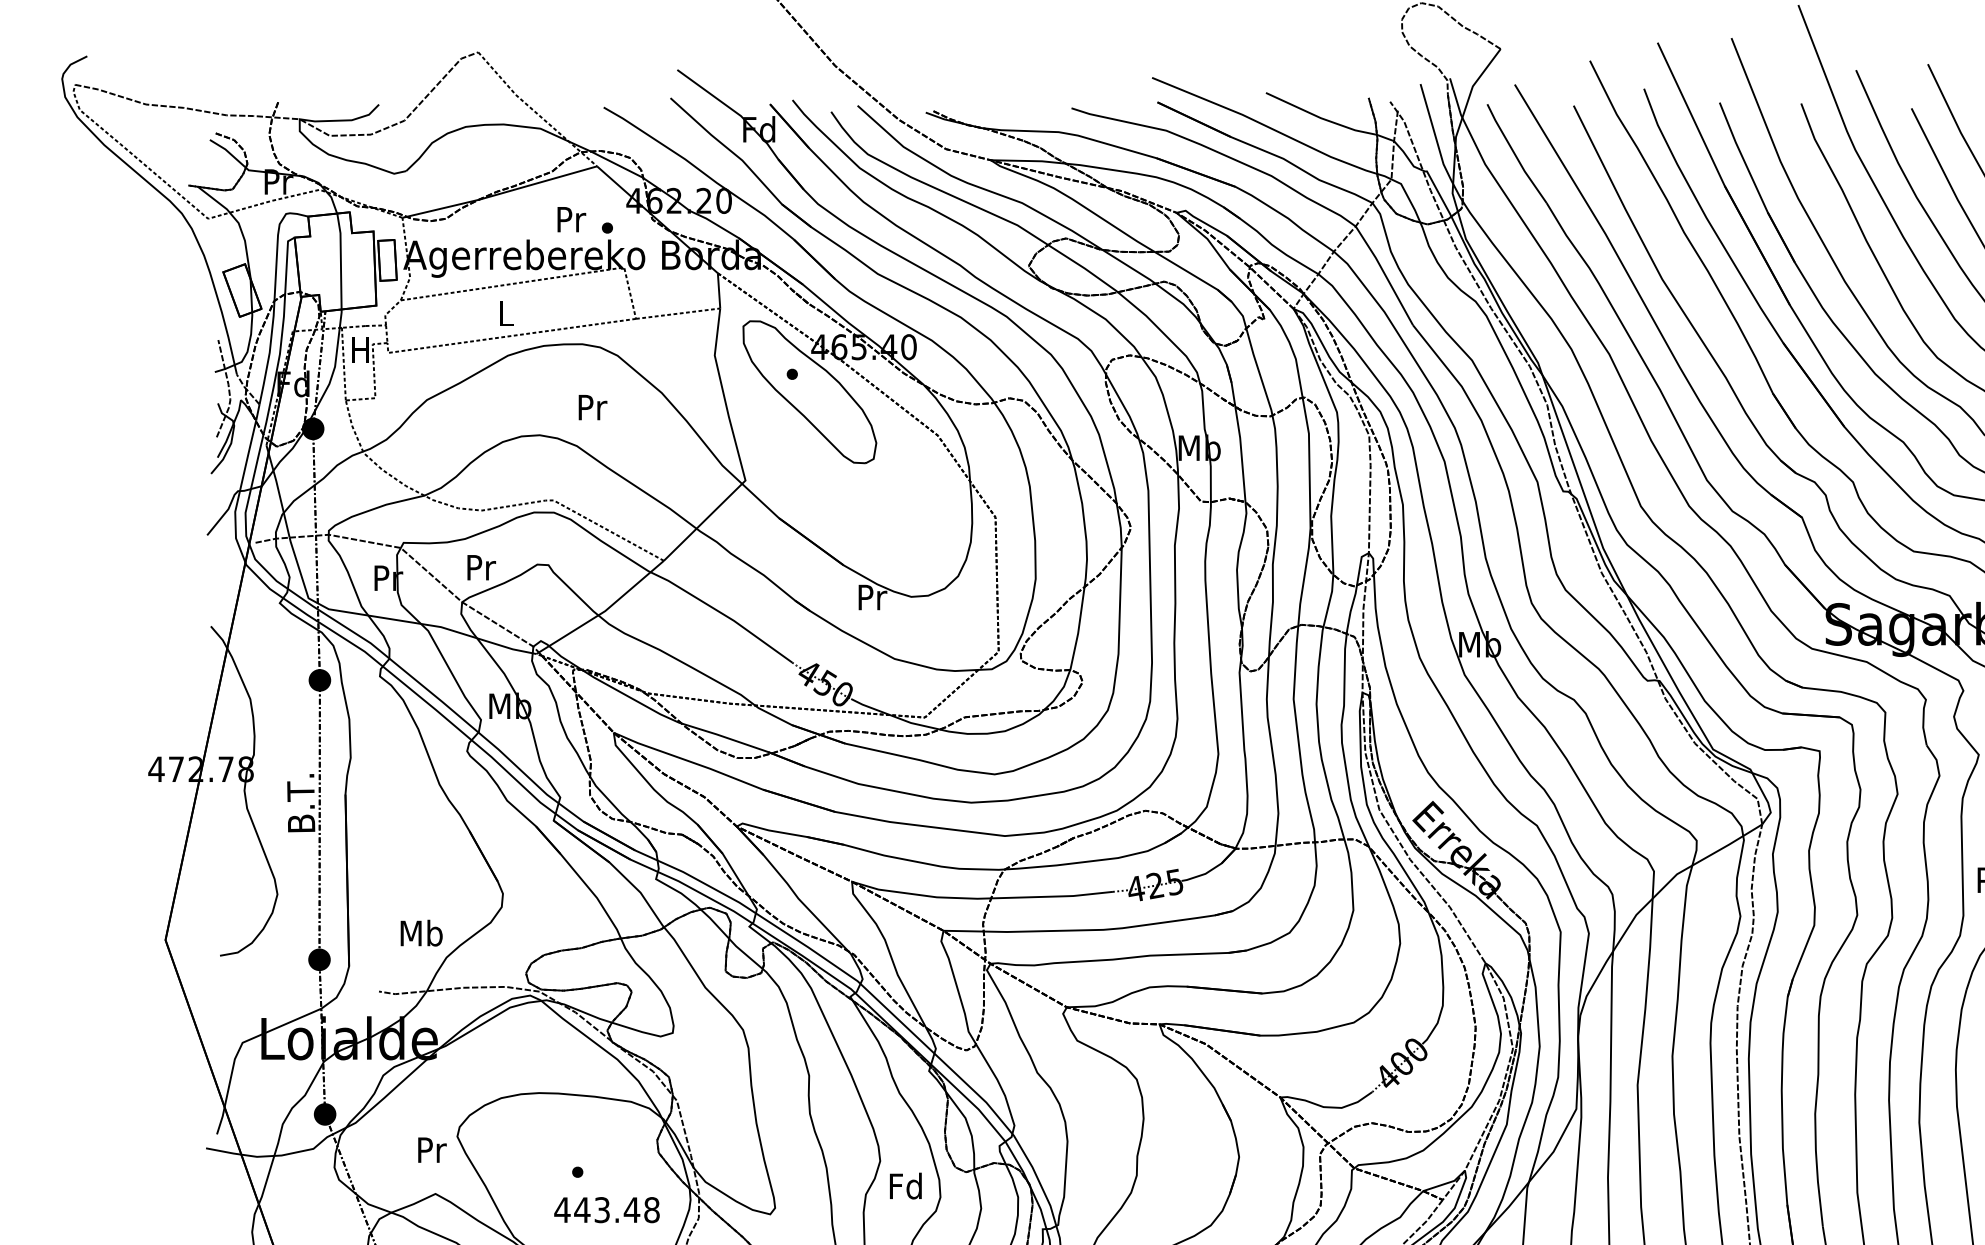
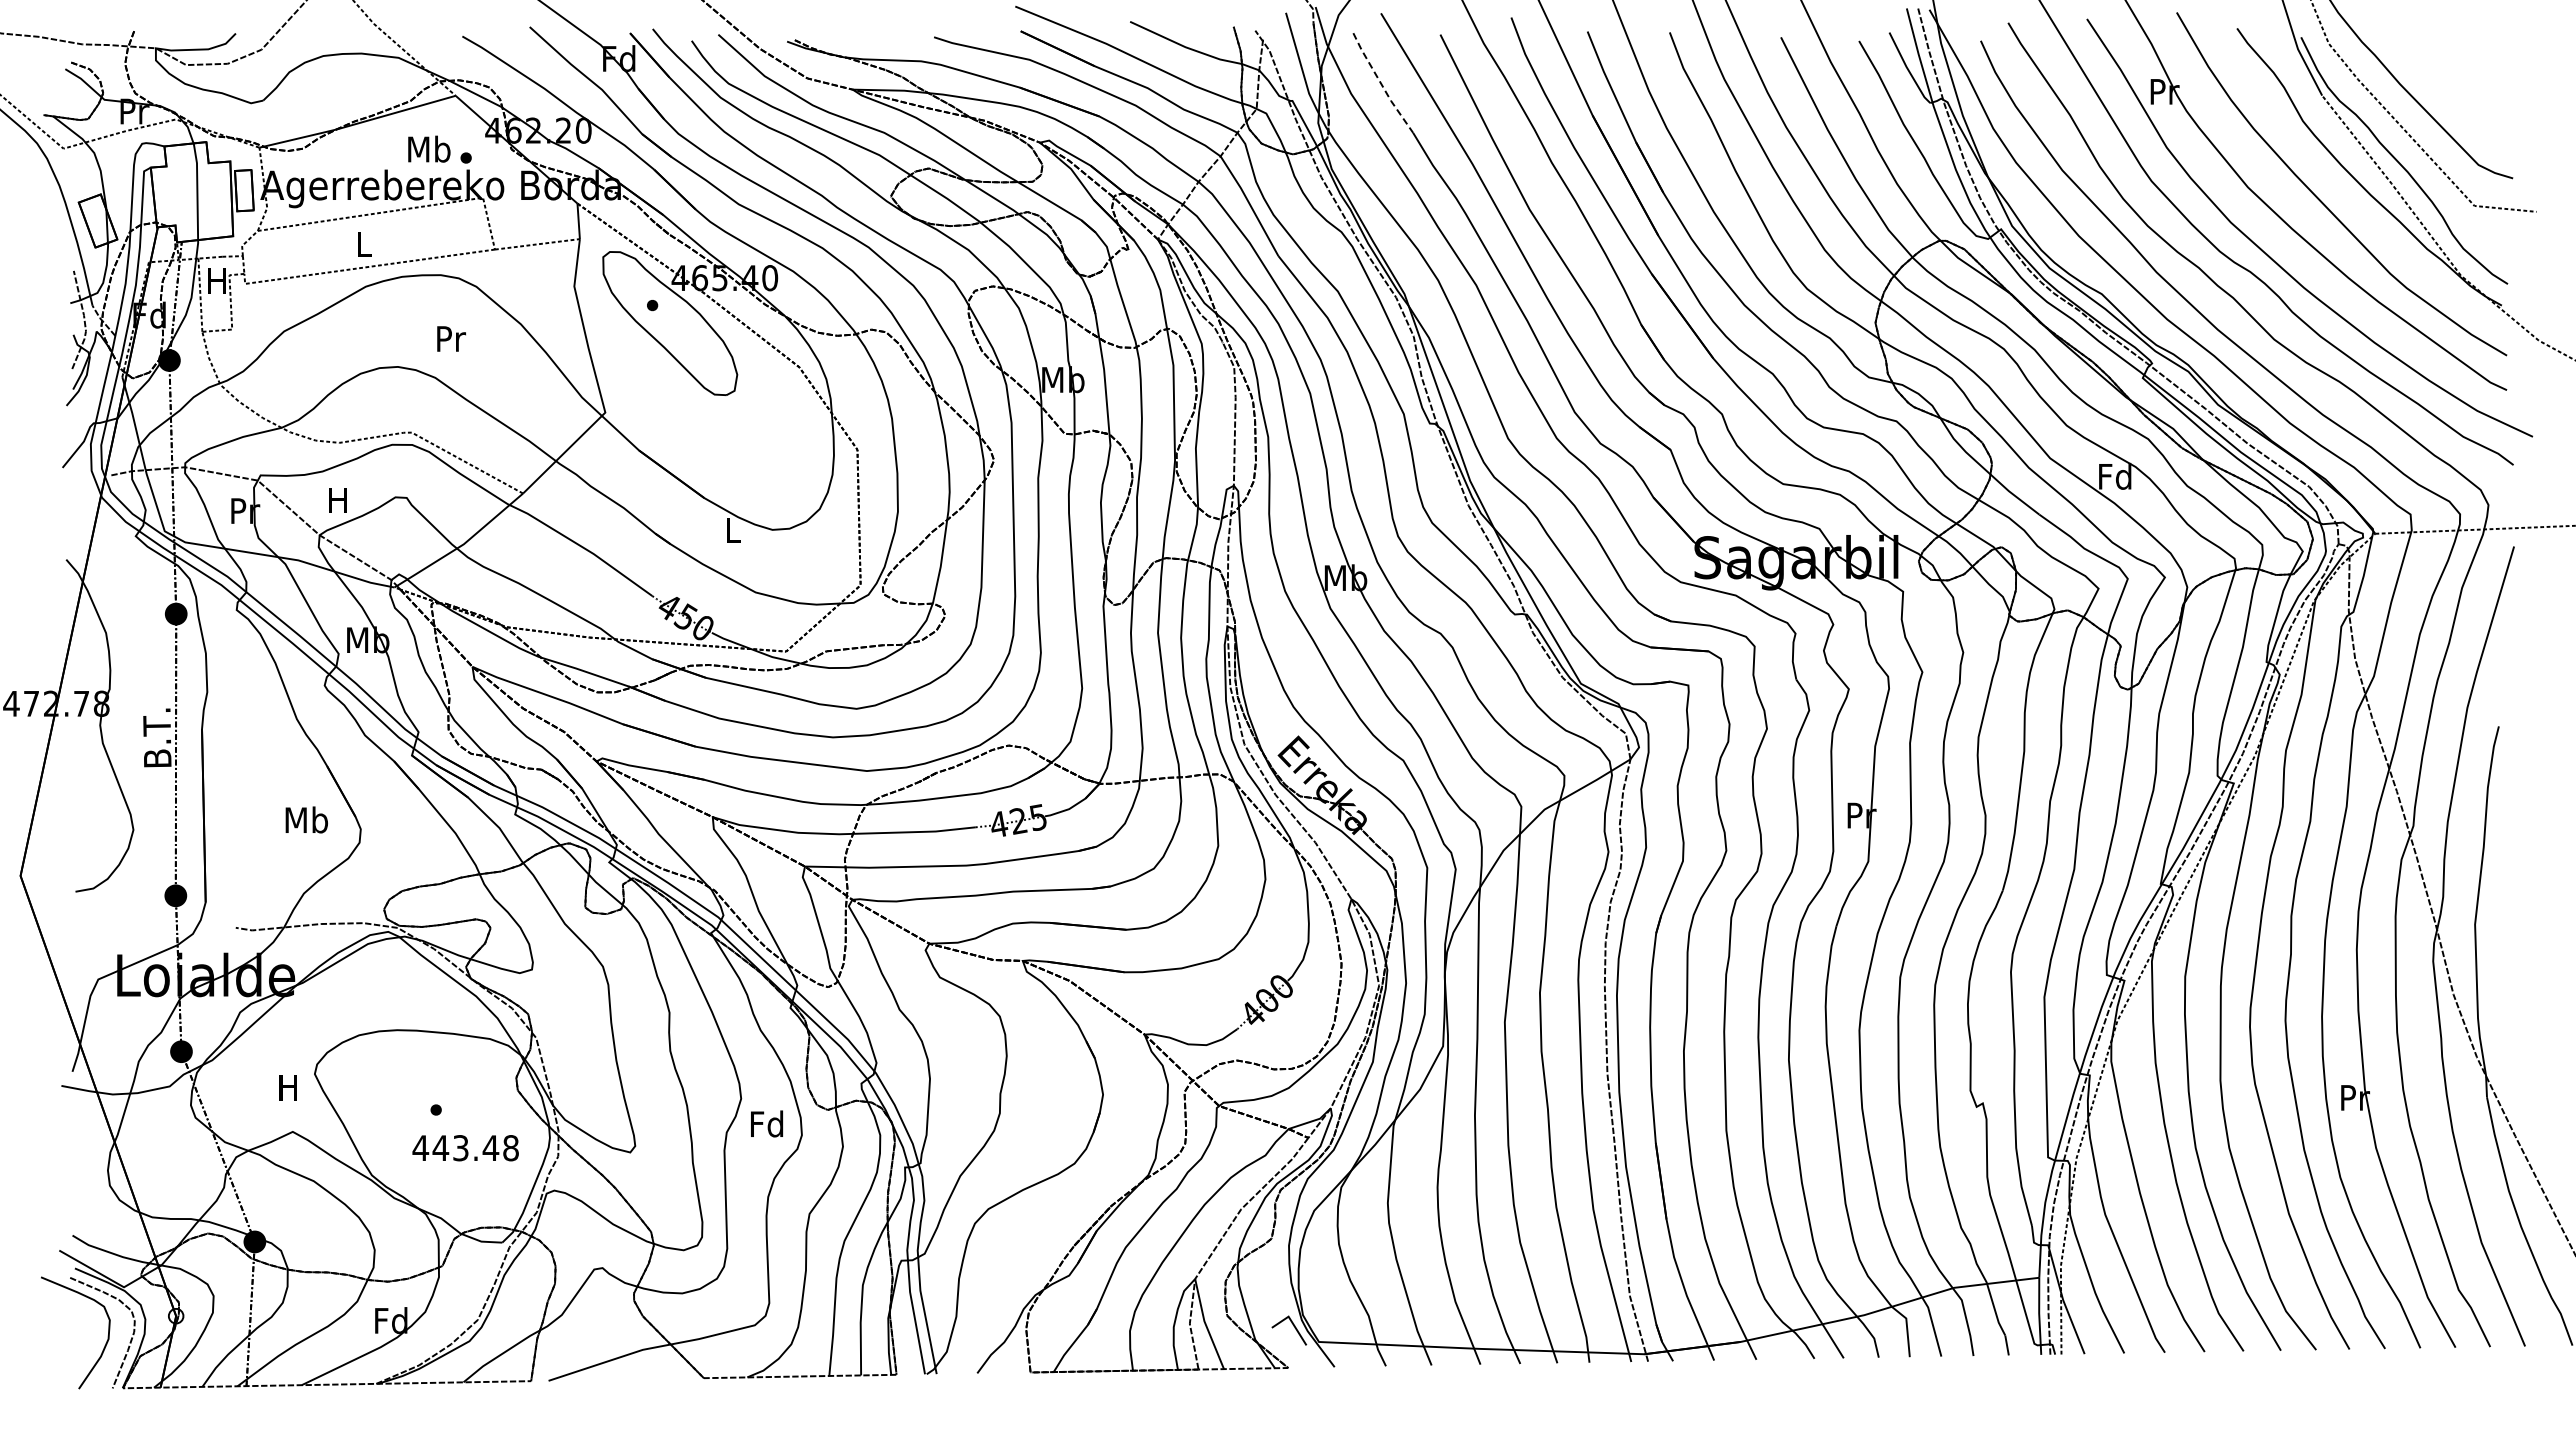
line: (1515, 154) -> (1381, 83), solid -> dashed
text: (571, 218) -> (429, 148), Pr -> Mb
text: (481, 567) -> (339, 500), Pr -> H
text: (872, 597) -> (733, 530), Pr -> L
text: (421, 932) -> (306, 819), moved
text: (432, 1149) -> (289, 1087), Pr -> H

